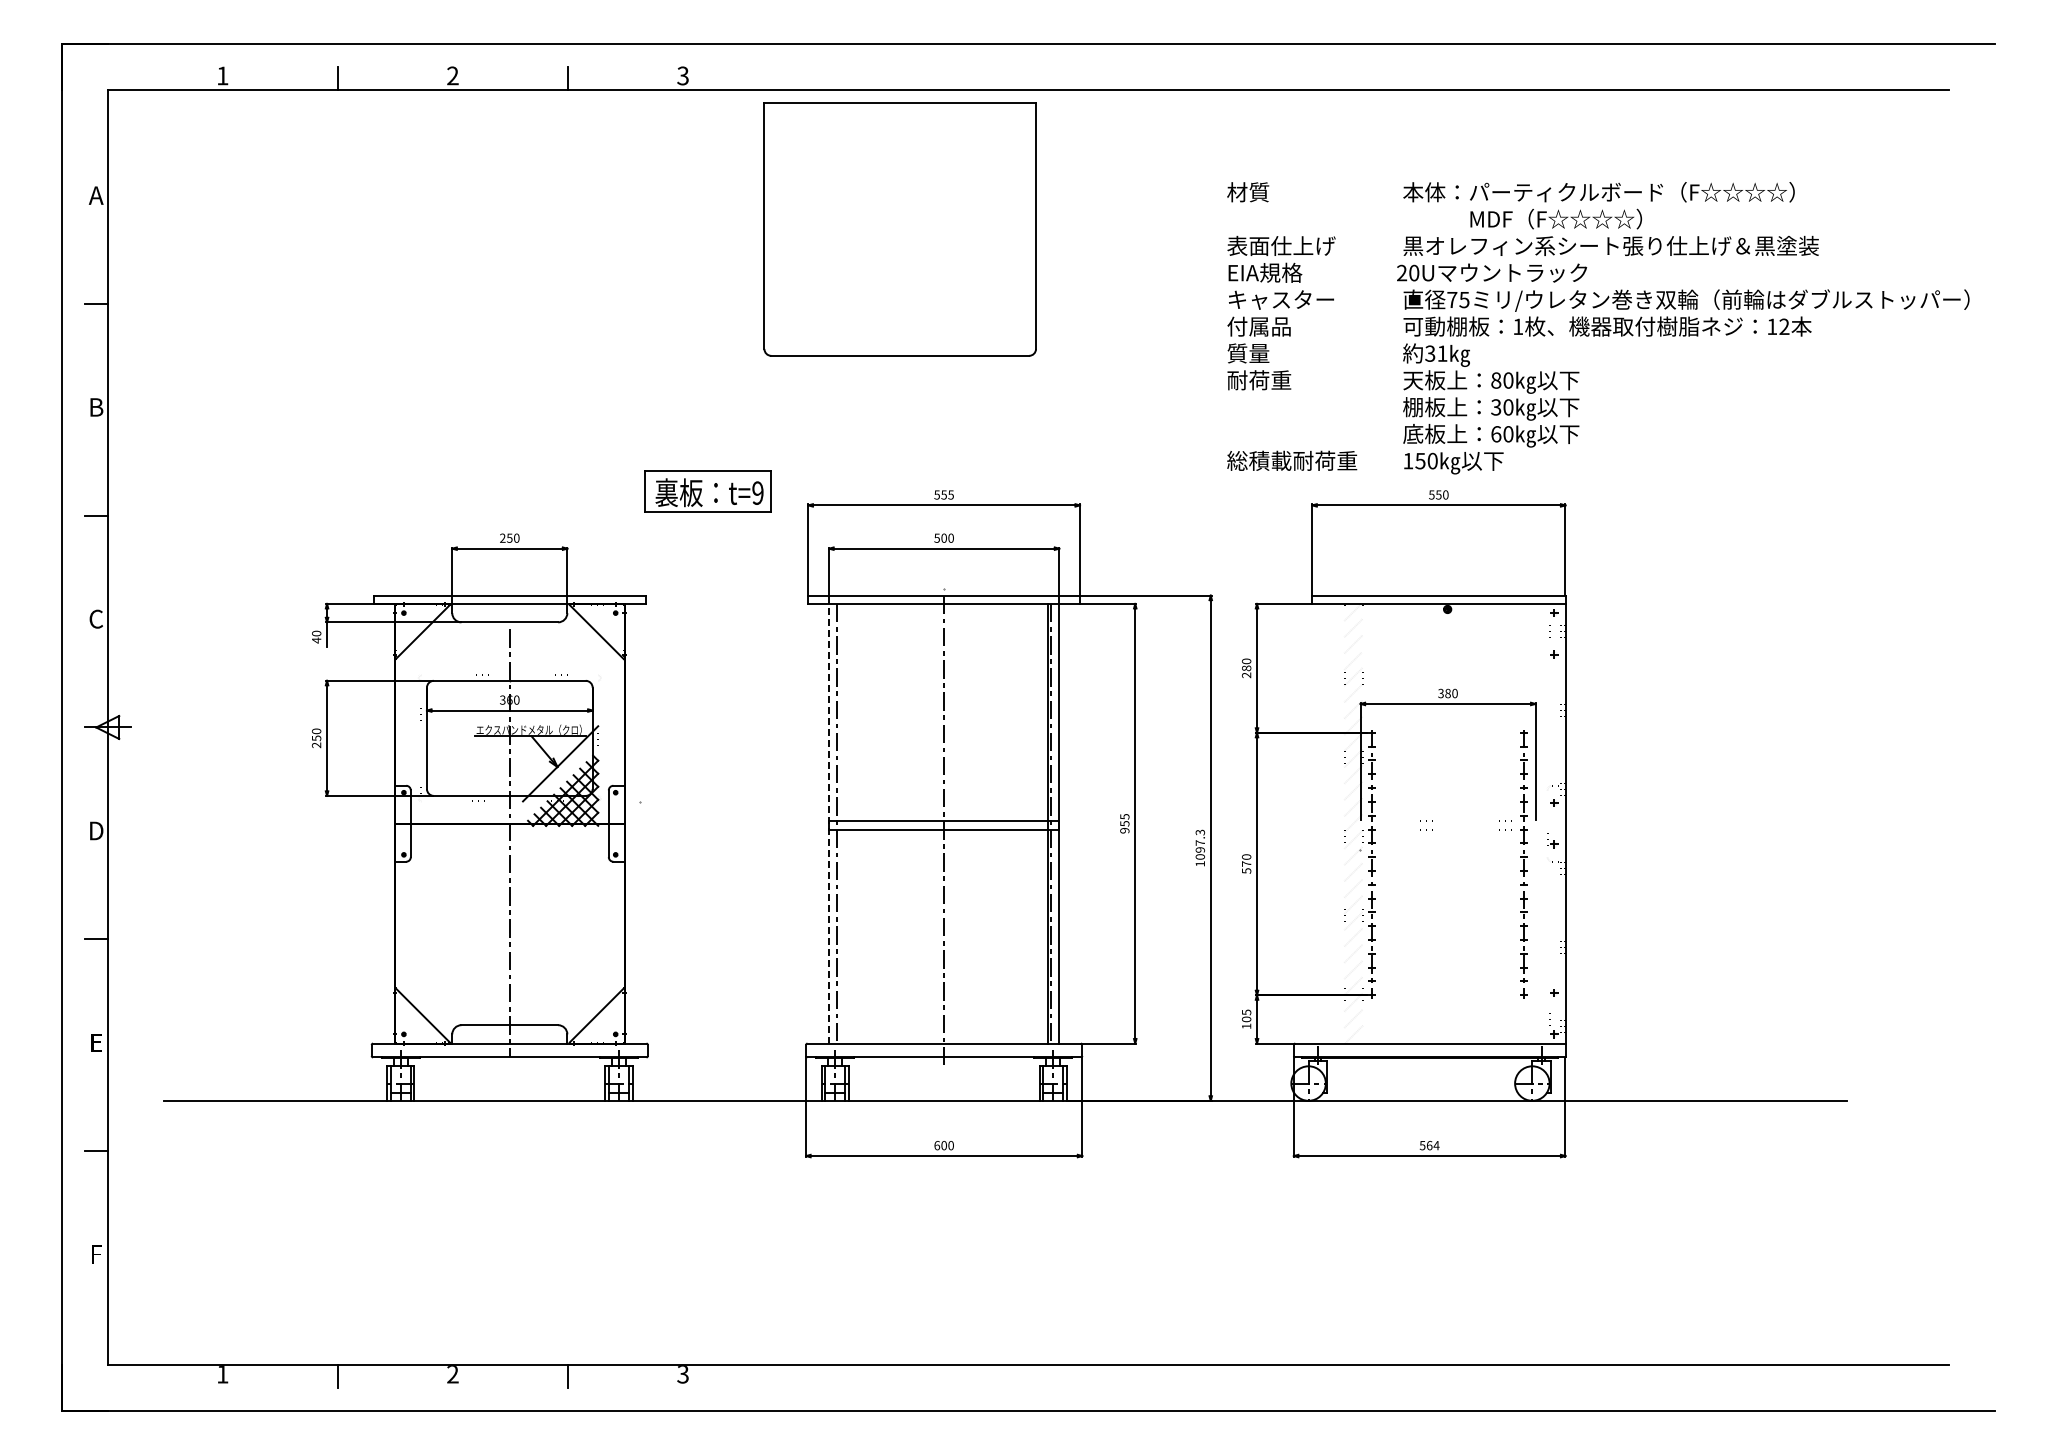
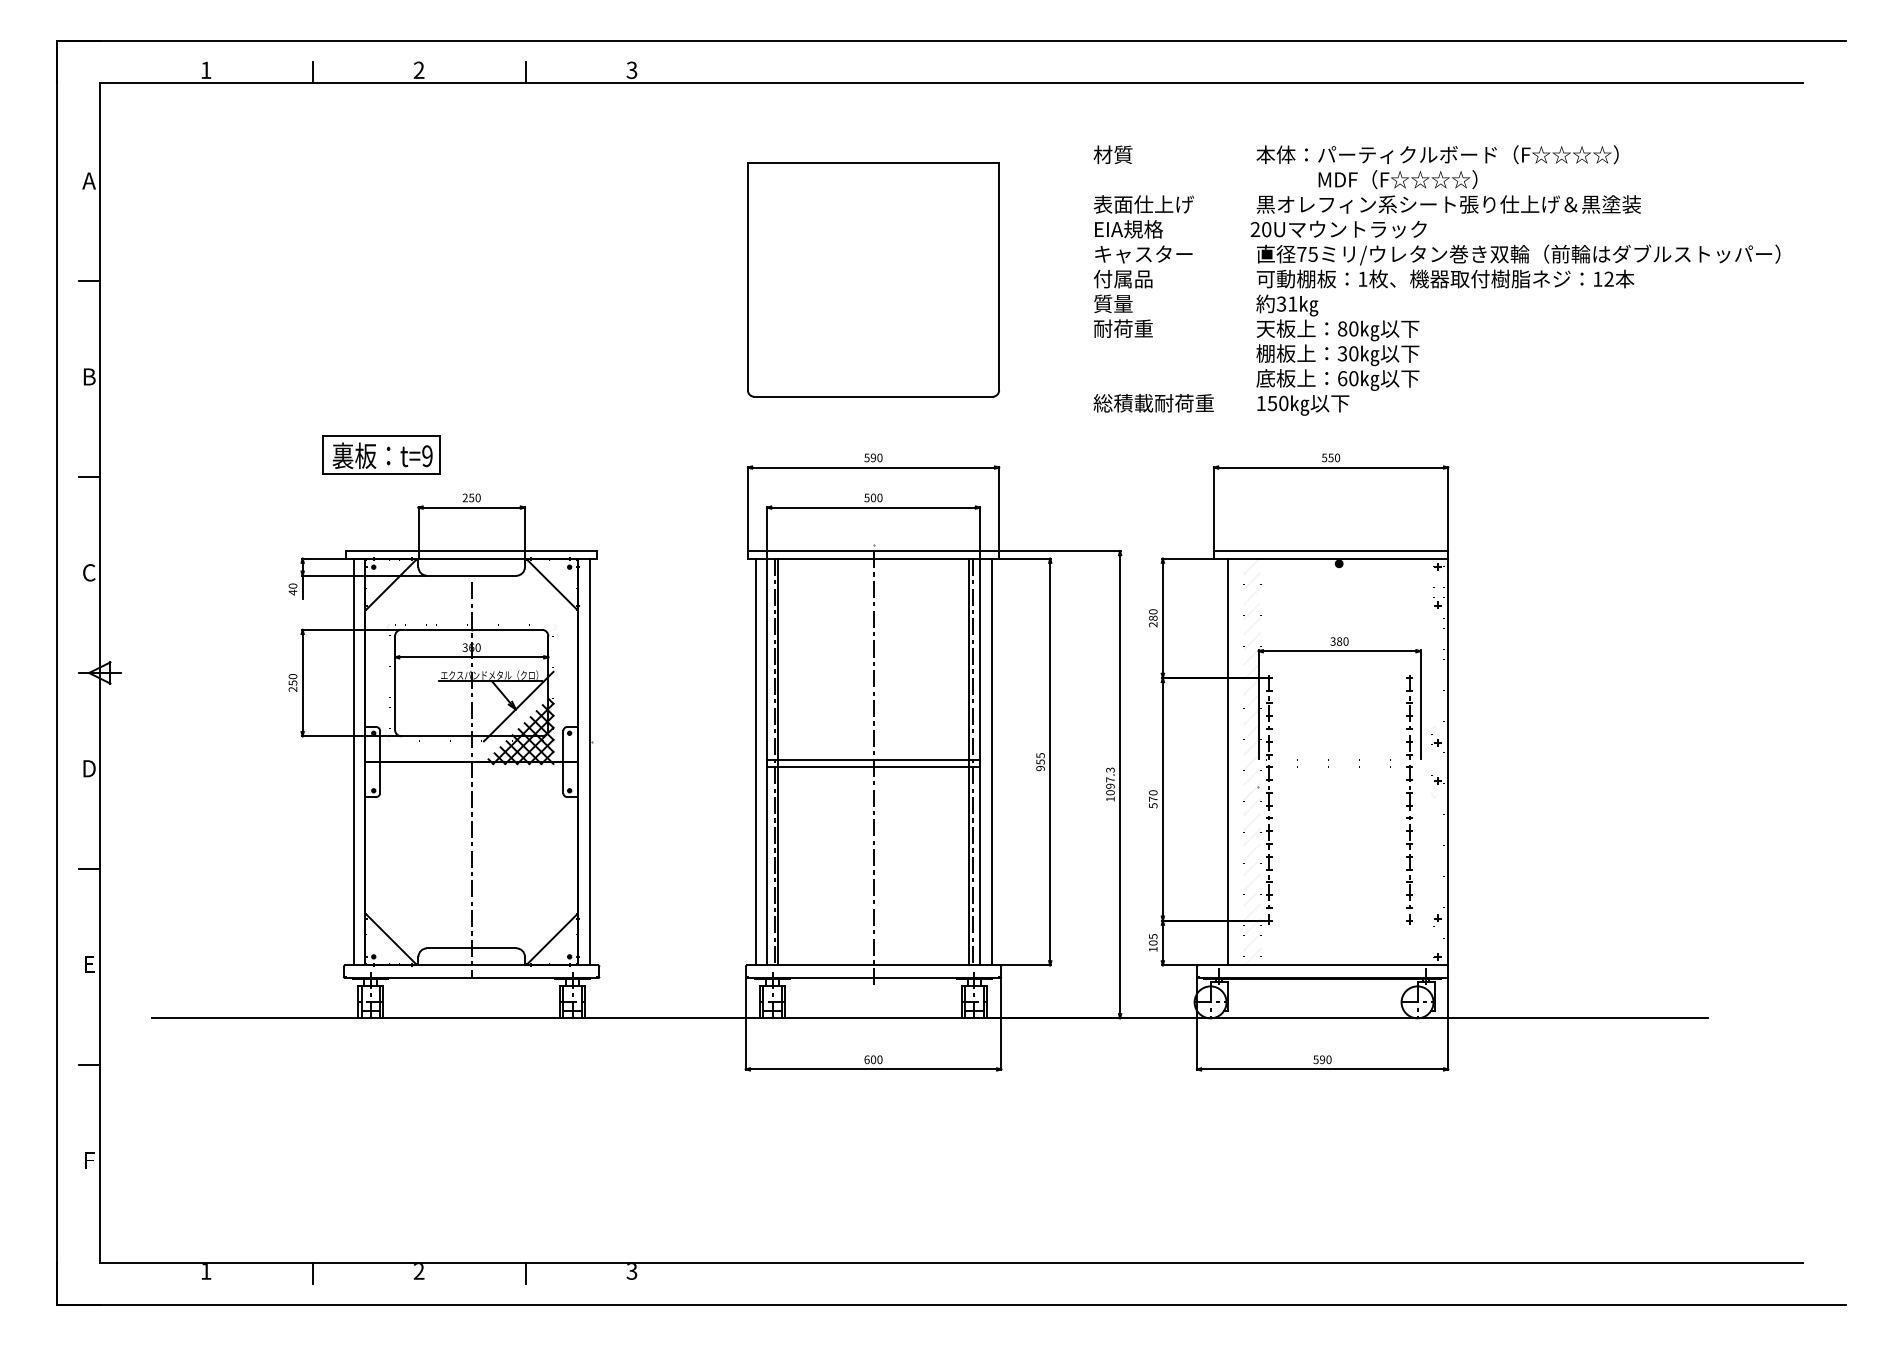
part: (899, 229) -> (872, 279), moved
text: (1598, 328) -> (1437, 280), moved
part: (707, 491) -> (380, 454), moved
text: (947, 494) -> (876, 457), 555 -> 590
line: (382, 823) -> (353, 761), added
line: (637, 823) -> (589, 761), added
line: (816, 823) -> (755, 761), added
line: (829, 823) -> (767, 761), dashed -> solid
line: (840, 823) -> (777, 761), added
line: (1071, 823) -> (991, 761), added
line: (1327, 823) -> (1228, 761), added
text: (1432, 1145) -> (1325, 1059), 564 -> 590

